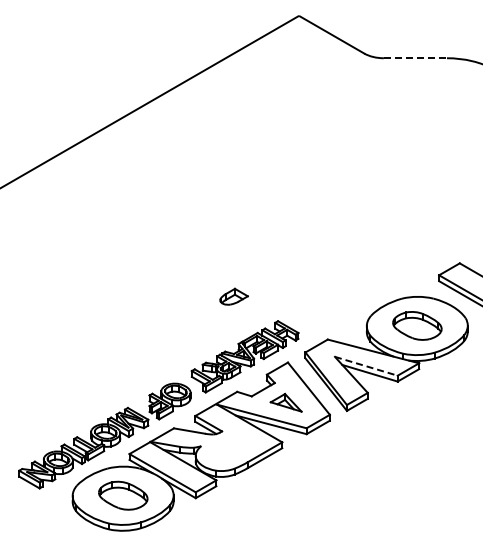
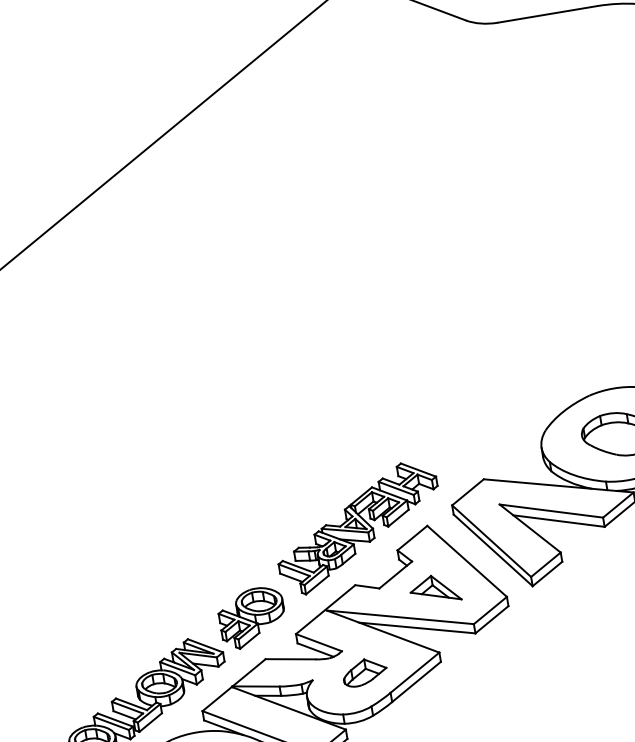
line: (415, 58) -> (547, 14), dashed -> solid
part: (233, 296) -> (363, 671), moved
line: (366, 366) -> (551, 511), dashed -> solid

